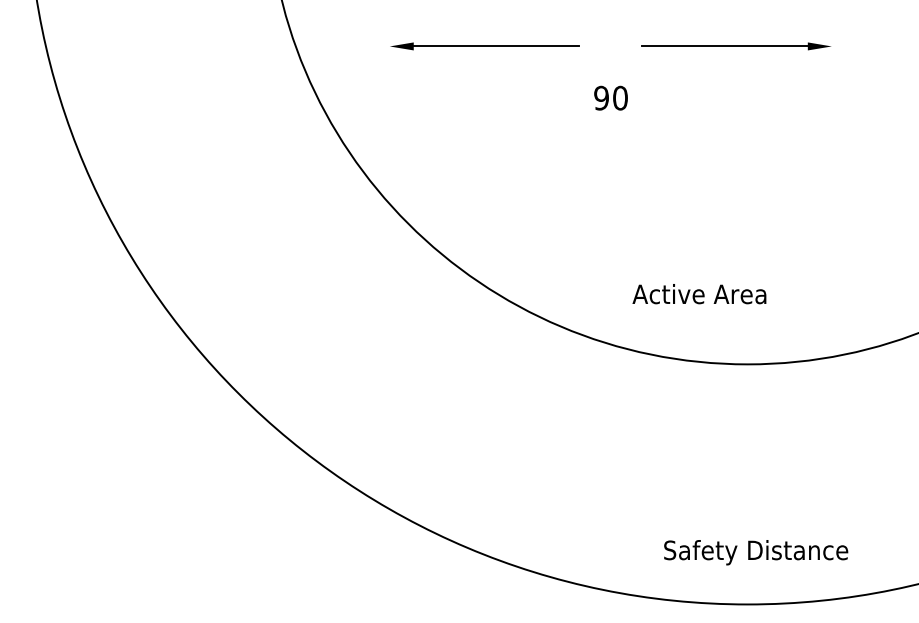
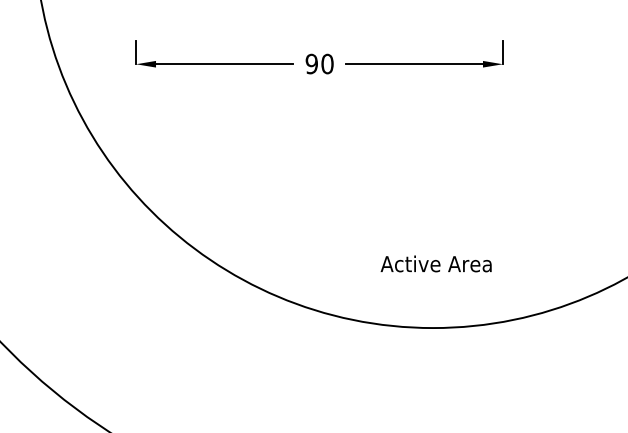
line: (389, 32) -> (135, 52), added
line: (831, 32) -> (502, 52), added
text: (610, 97) -> (319, 63), moved
text: (699, 294) -> (436, 264), moved

